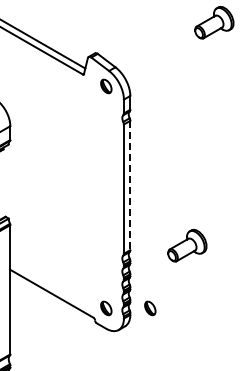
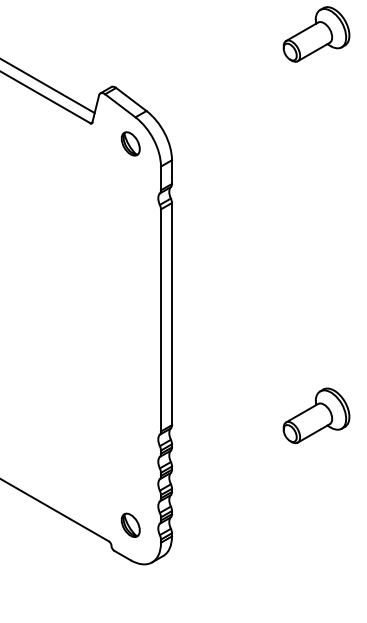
line: (130, 185) -> (172, 314), dashed -> solid
part: (187, 245) -> (316, 415), moved
part: (150, 308) -> (206, 525), removed

